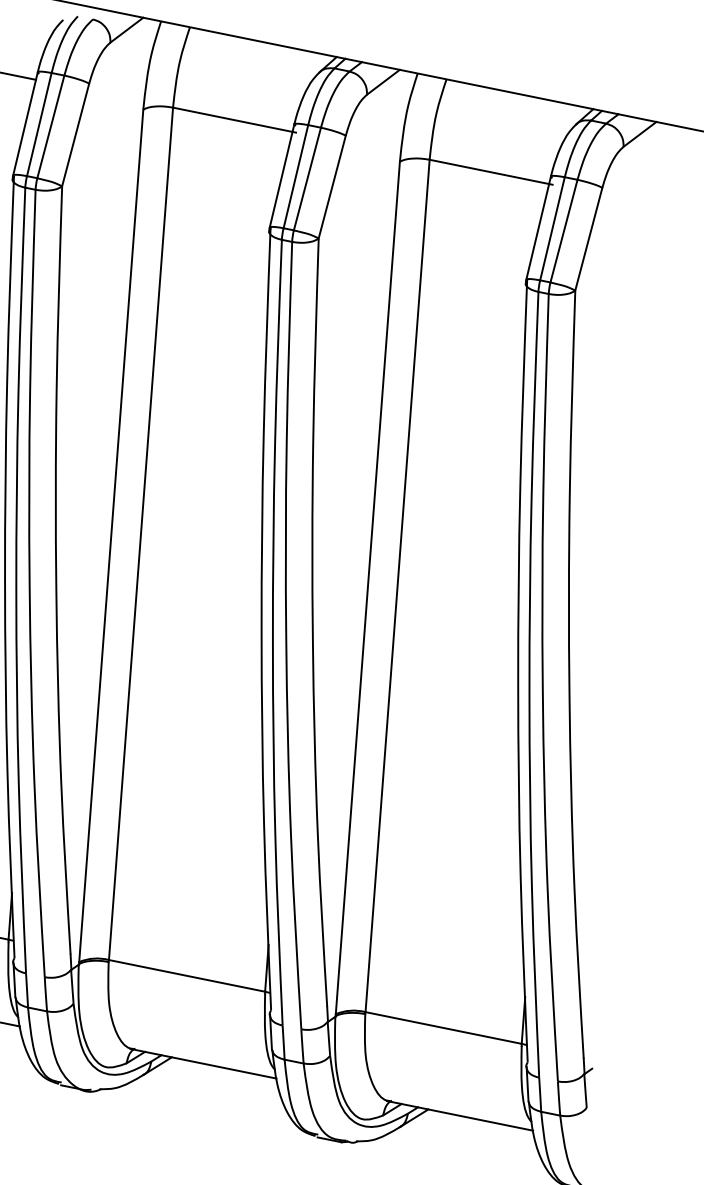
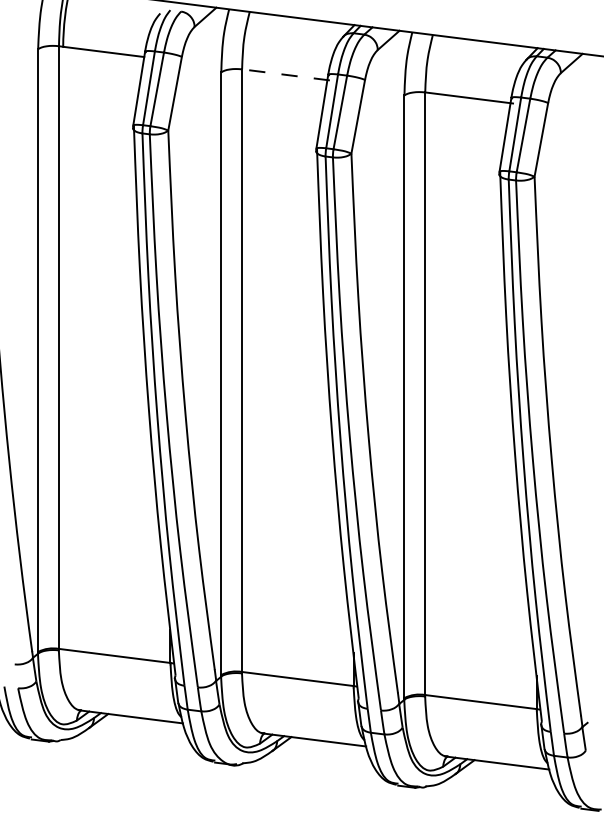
line: (233, 119) -> (285, 74), solid -> dashed

